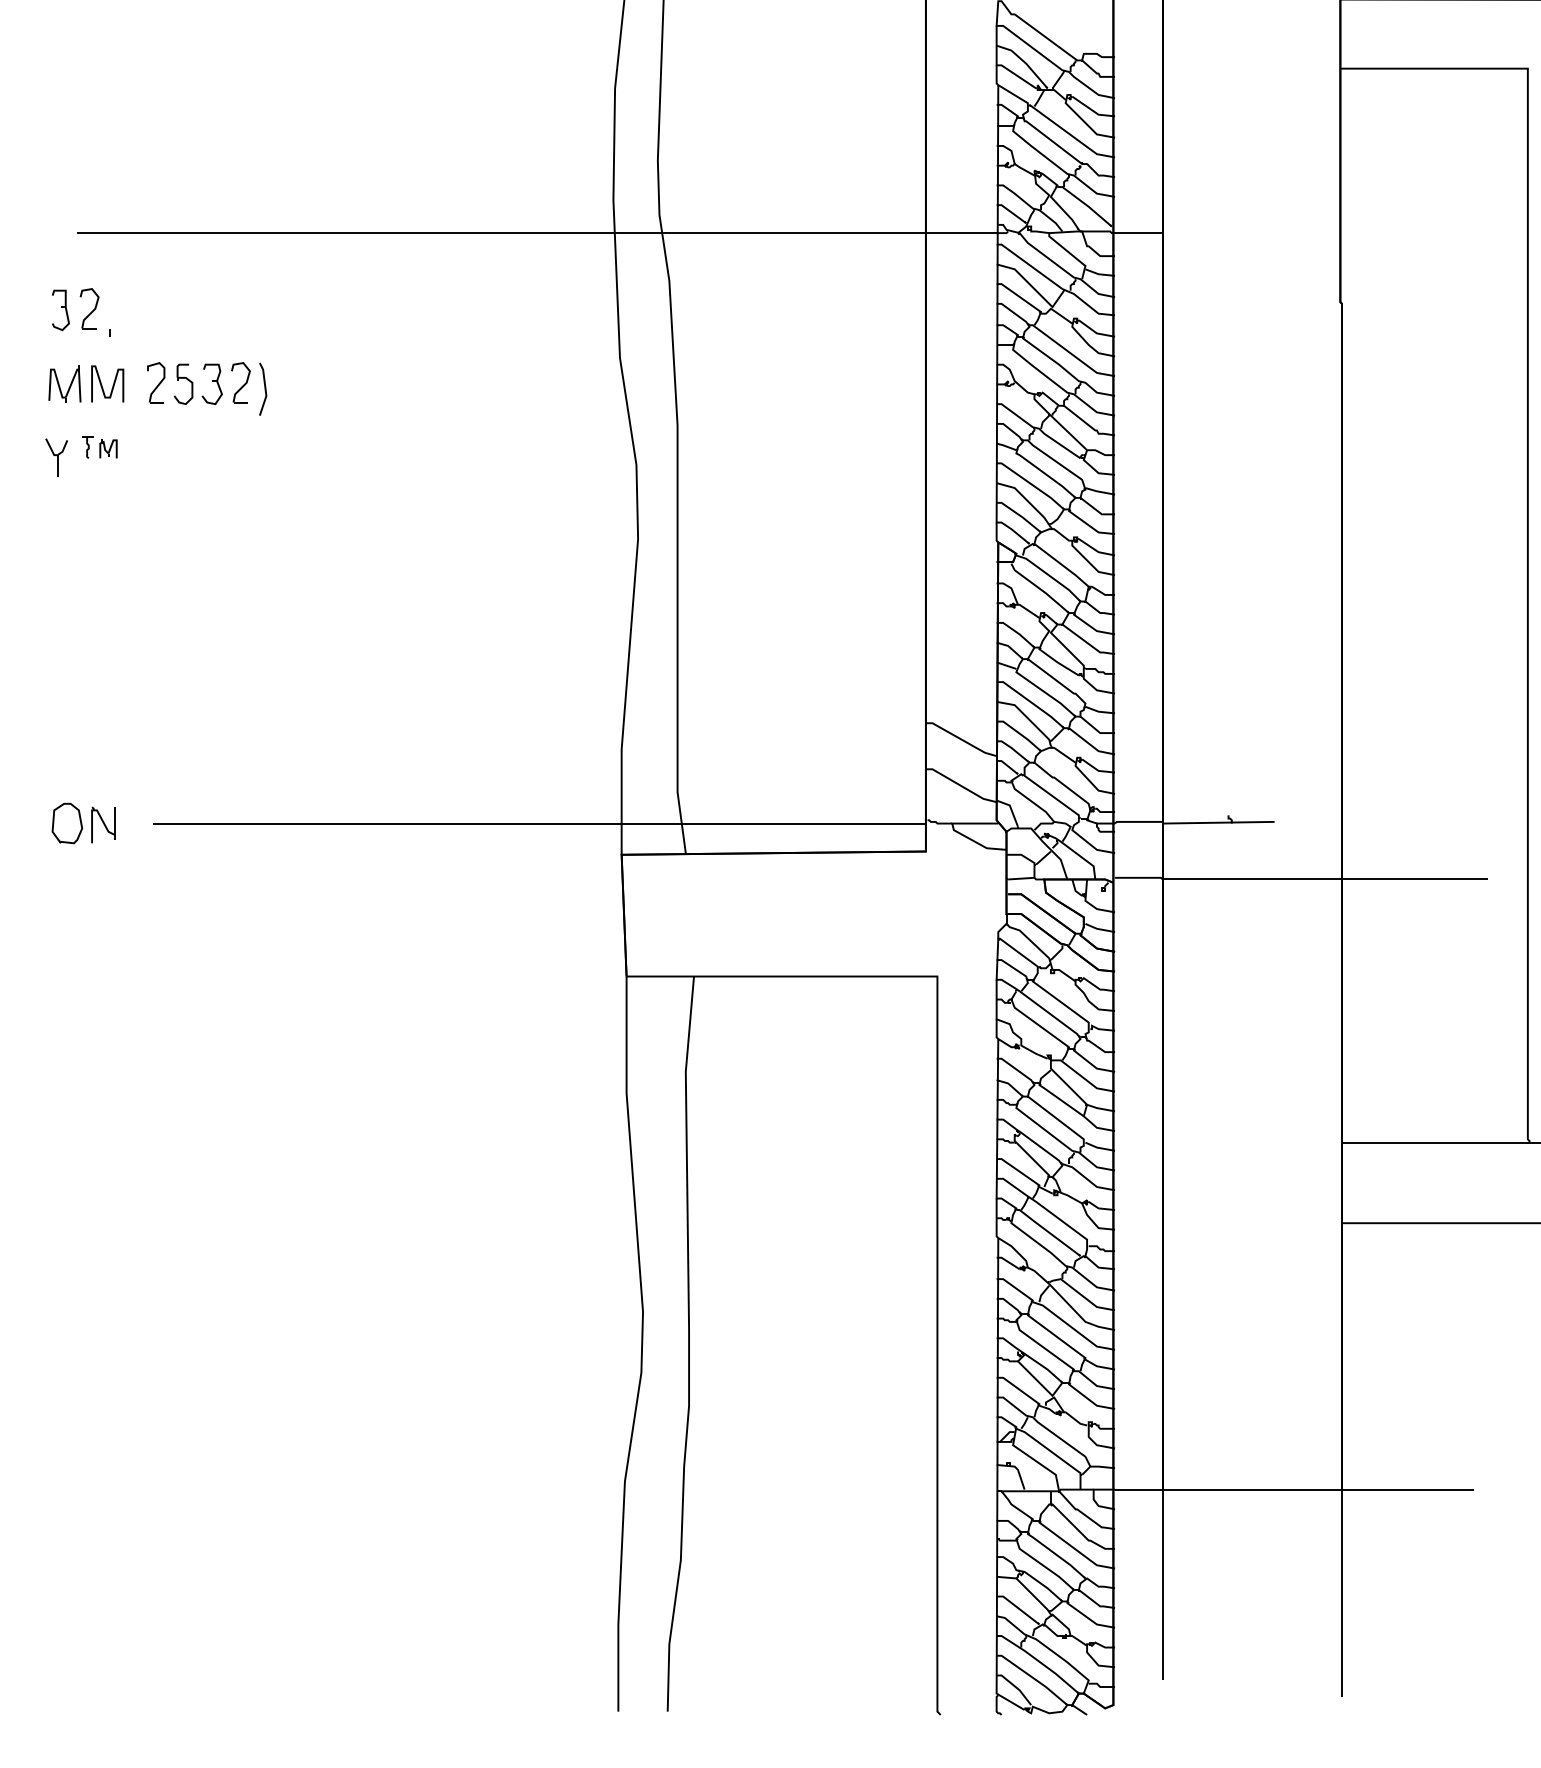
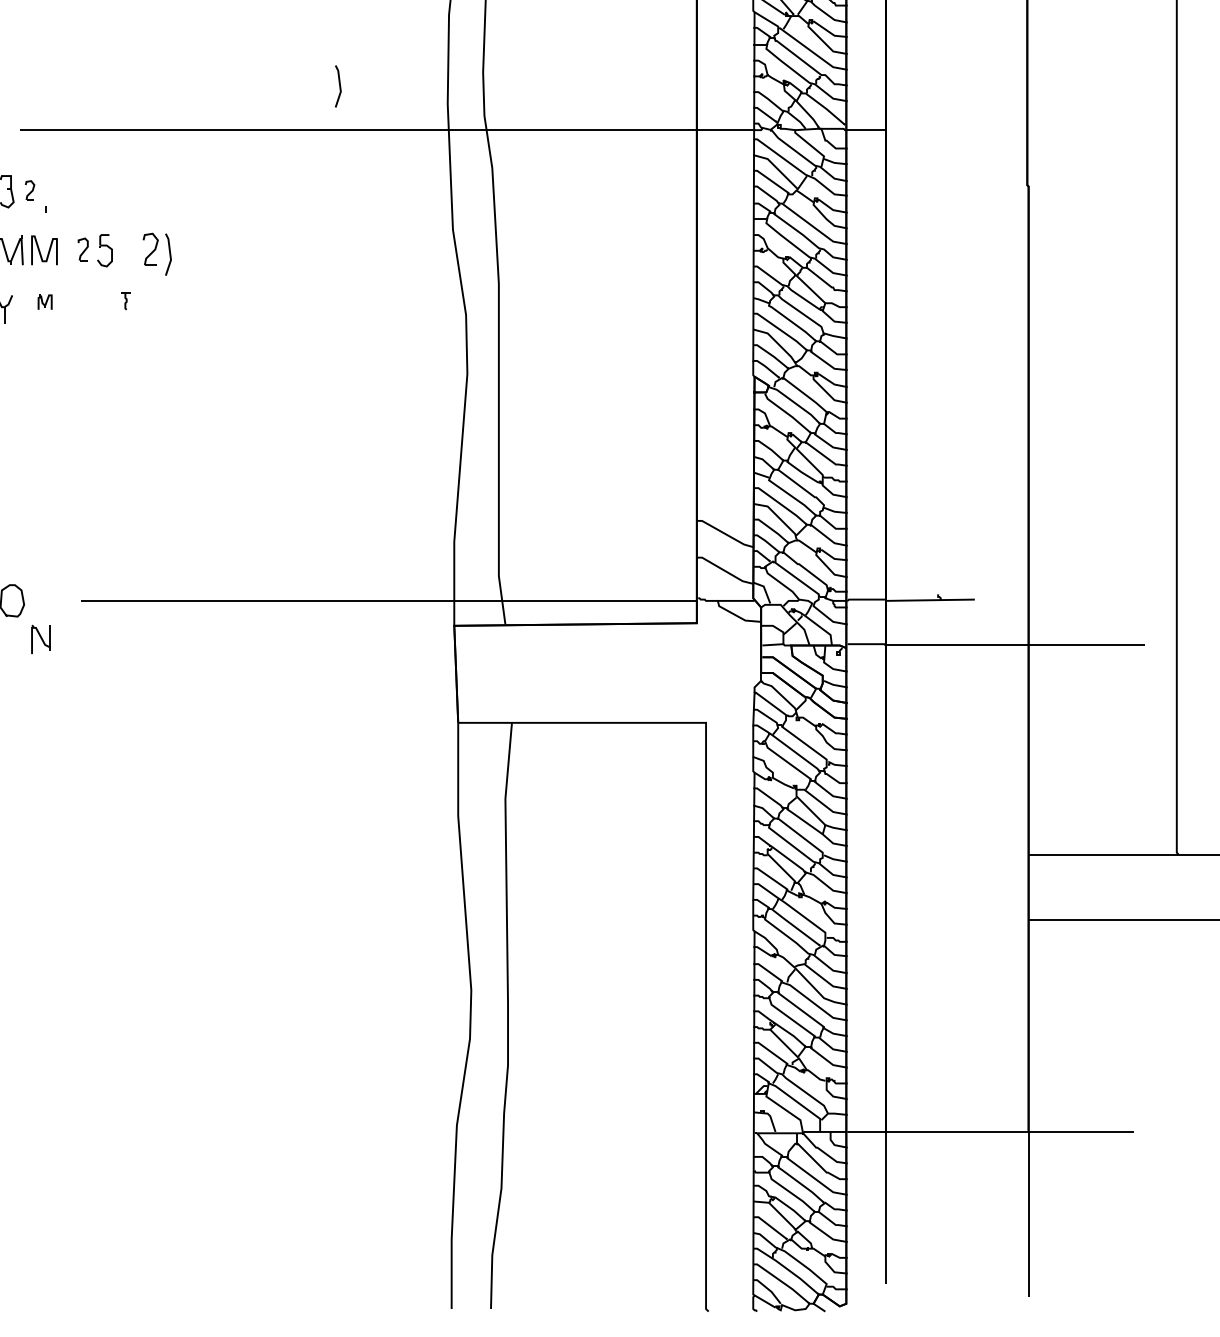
line: (477, 177) -> (339, 85), added
part: (89, 308) -> (29, 190), size x0.6
part: (156, 382) -> (83, 249), size x0.7
part: (211, 384) -> (127, 250), removed
part: (87, 447) -> (125, 301), moved
part: (103, 824) -> (41, 639), moved

